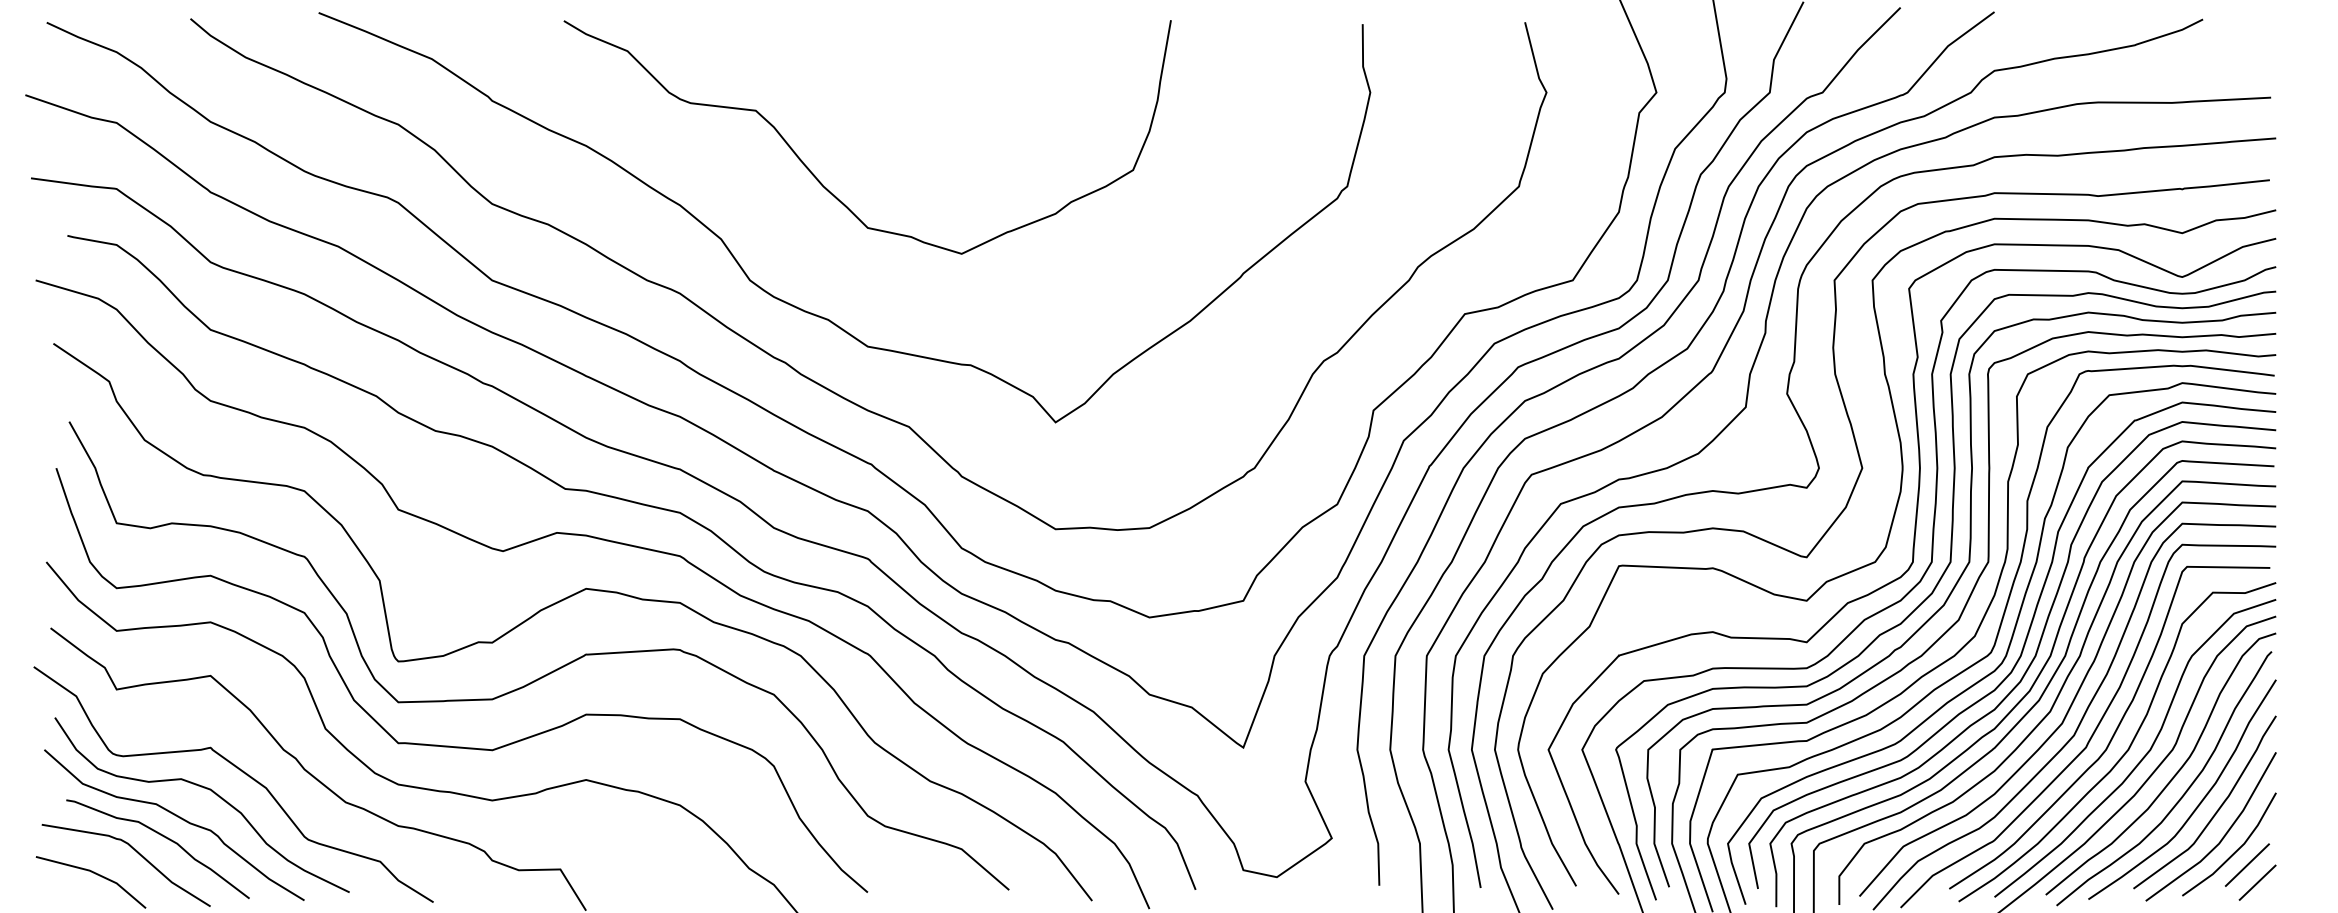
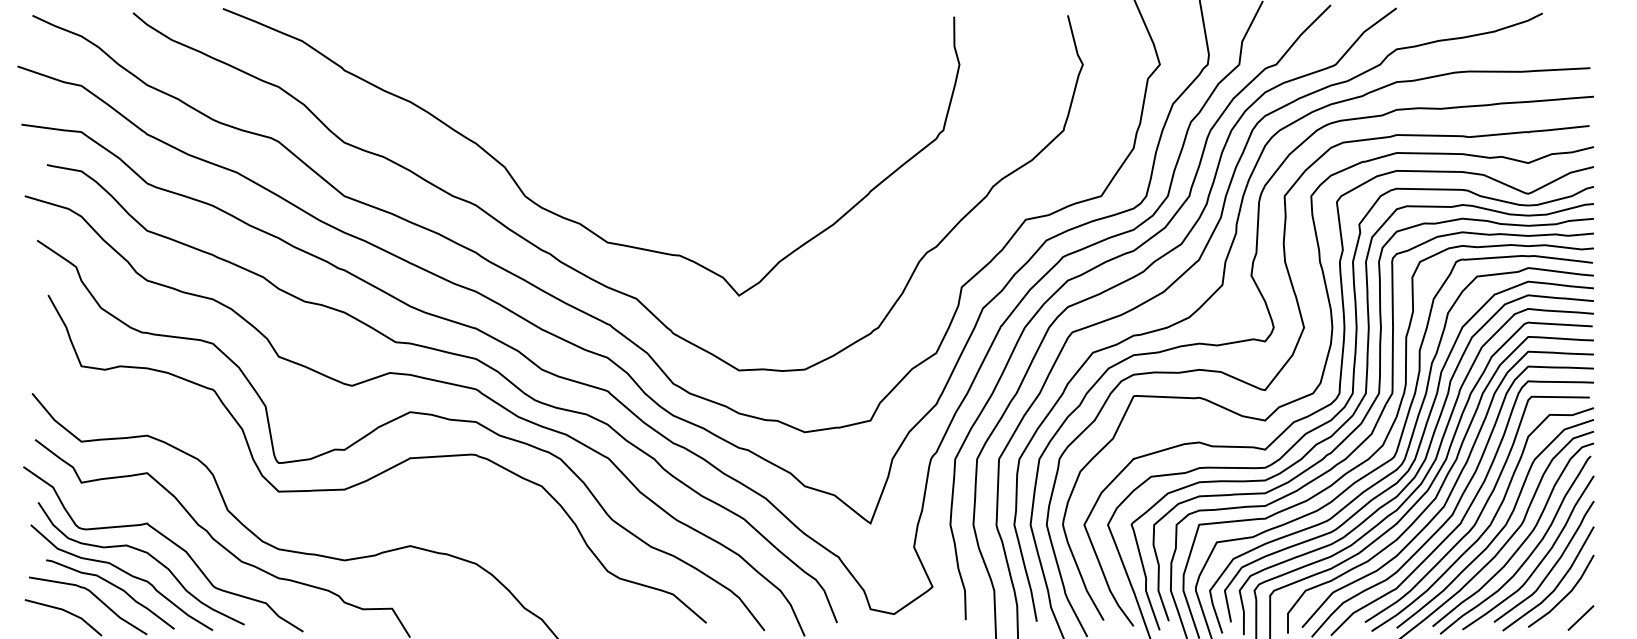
curve: (816, 176) -> (571, 123), removed
curve: (450, 745) -> (315, 521), removed
line: (2247, 864) -> (1573, 605), removed

